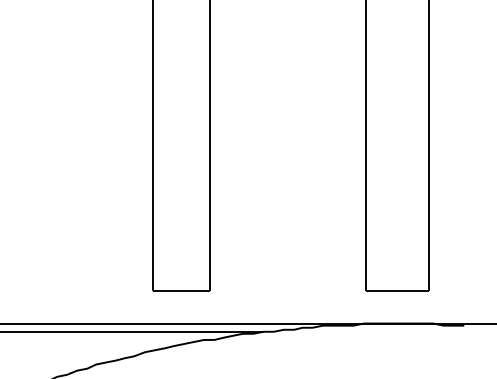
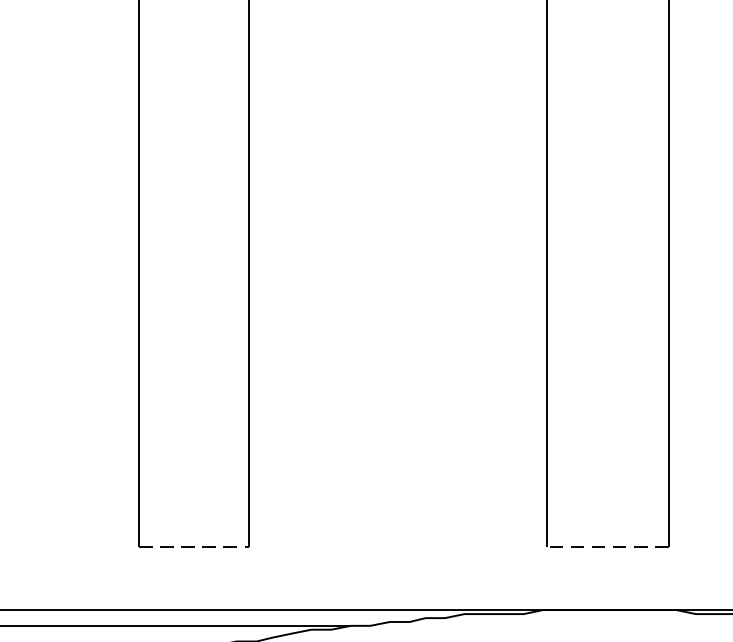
line: (181, 290) -> (193, 546), solid -> dashed
line: (397, 290) -> (607, 546), solid -> dashed

